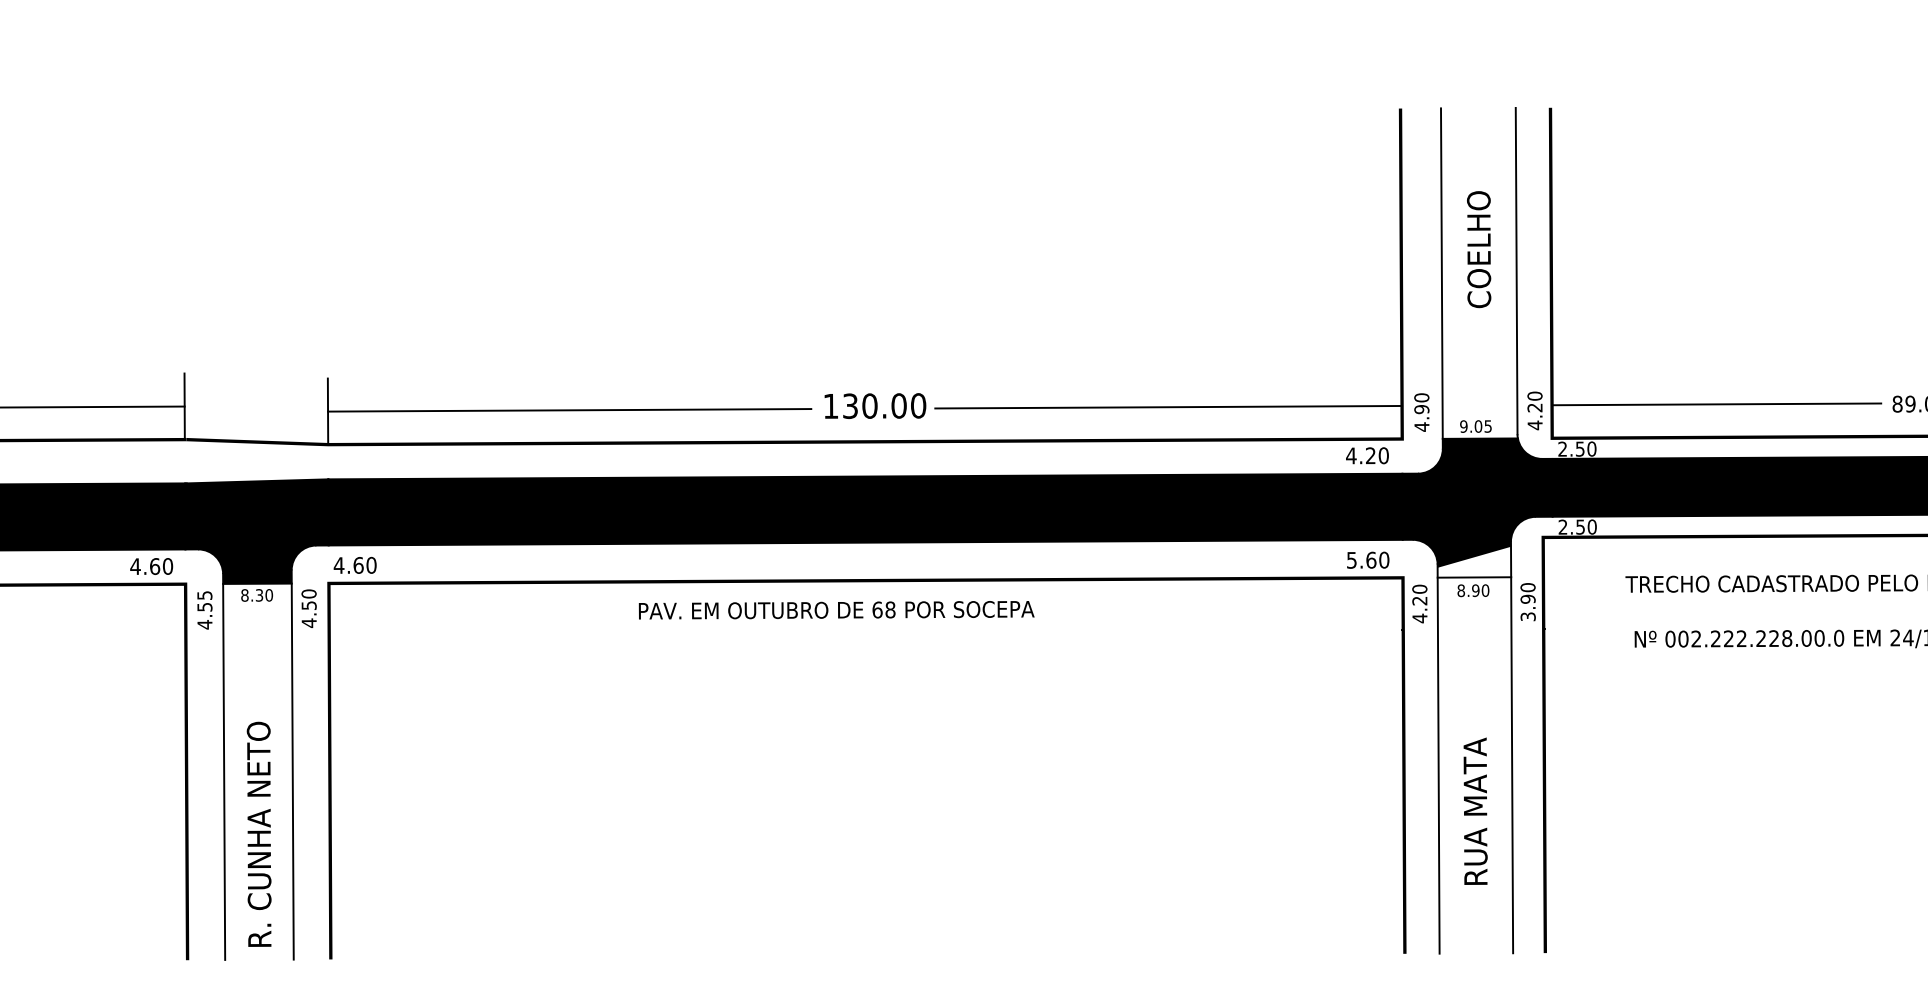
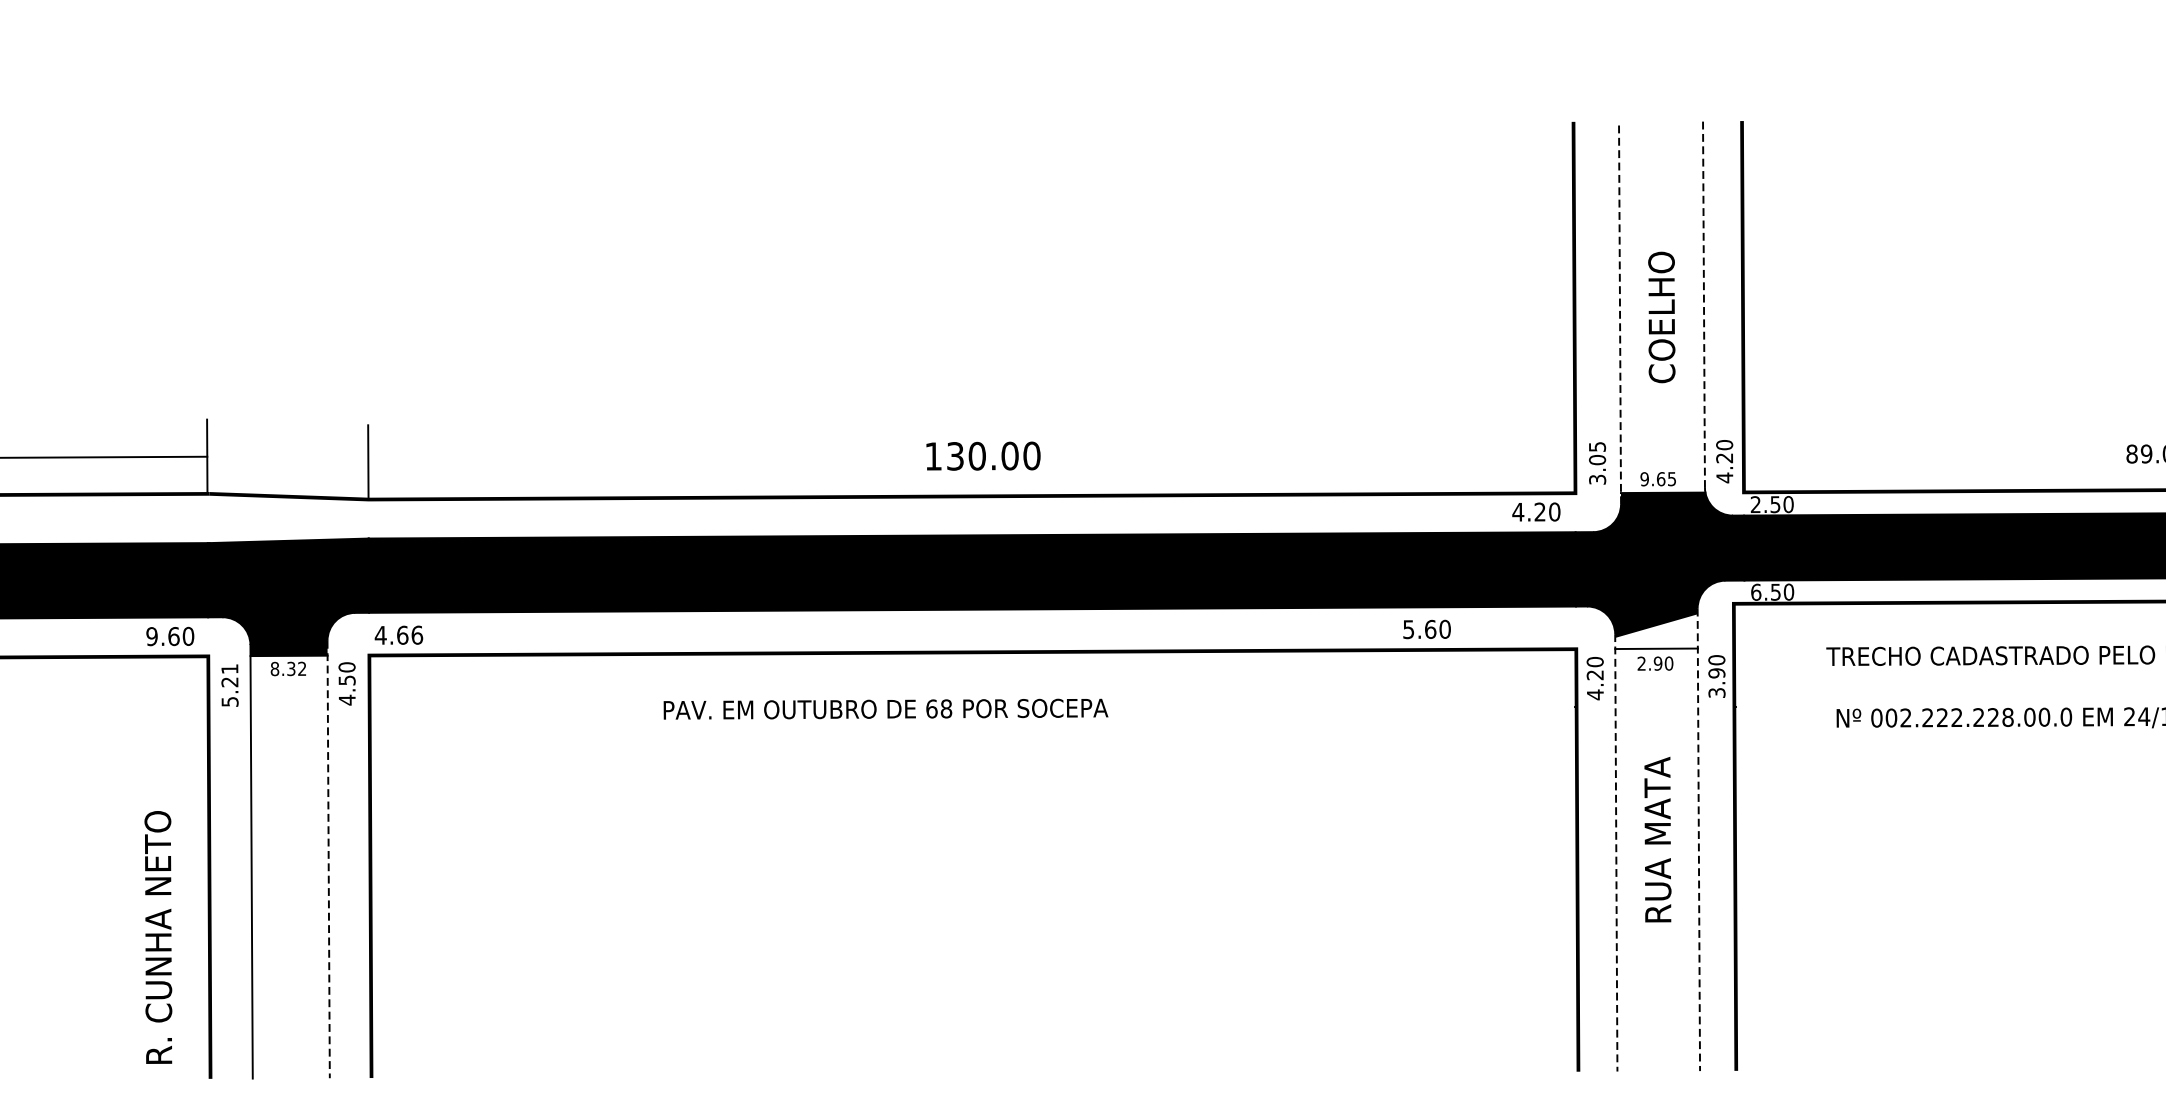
text: (1479, 249) -> (1662, 317), moved
line: (1516, 270) -> (1703, 303), solid -> dashed
line: (1441, 278) -> (1619, 312), solid -> dashed
line: (1716, 404) -> (1928, 454), removed
line: (1168, 406) -> (1312, 456), removed
line: (569, 410) -> (639, 461), removed
text: (1421, 412) -> (1597, 463), 4.90 -> 3.05
text: (1478, 426) -> (1661, 479), 9.05 -> 9.65
text: (1562, 526) -> (1755, 591), 2.50 -> 6.50
text: (1368, 559) -> (1427, 628), moved
text: (371, 564) -> (417, 634), 4.60 -> 4.66
text: (135, 566) -> (152, 636), 4.60 -> 9.60
text: (1461, 590) -> (1642, 663), 8.90 -> 2.90
text: (269, 595) -> (302, 669), 8.30 -> 8.32
text: (204, 610) -> (229, 685), 4.55 -> 5.21
text: (836, 610) -> (885, 709), moved
line: (1512, 747) -> (1699, 839), solid -> dashed
line: (1438, 759) -> (1616, 853), solid -> dashed
line: (292, 765) -> (328, 860), solid -> dashed
text: (1475, 810) -> (1657, 838), moved
text: (258, 833) -> (157, 936), moved

